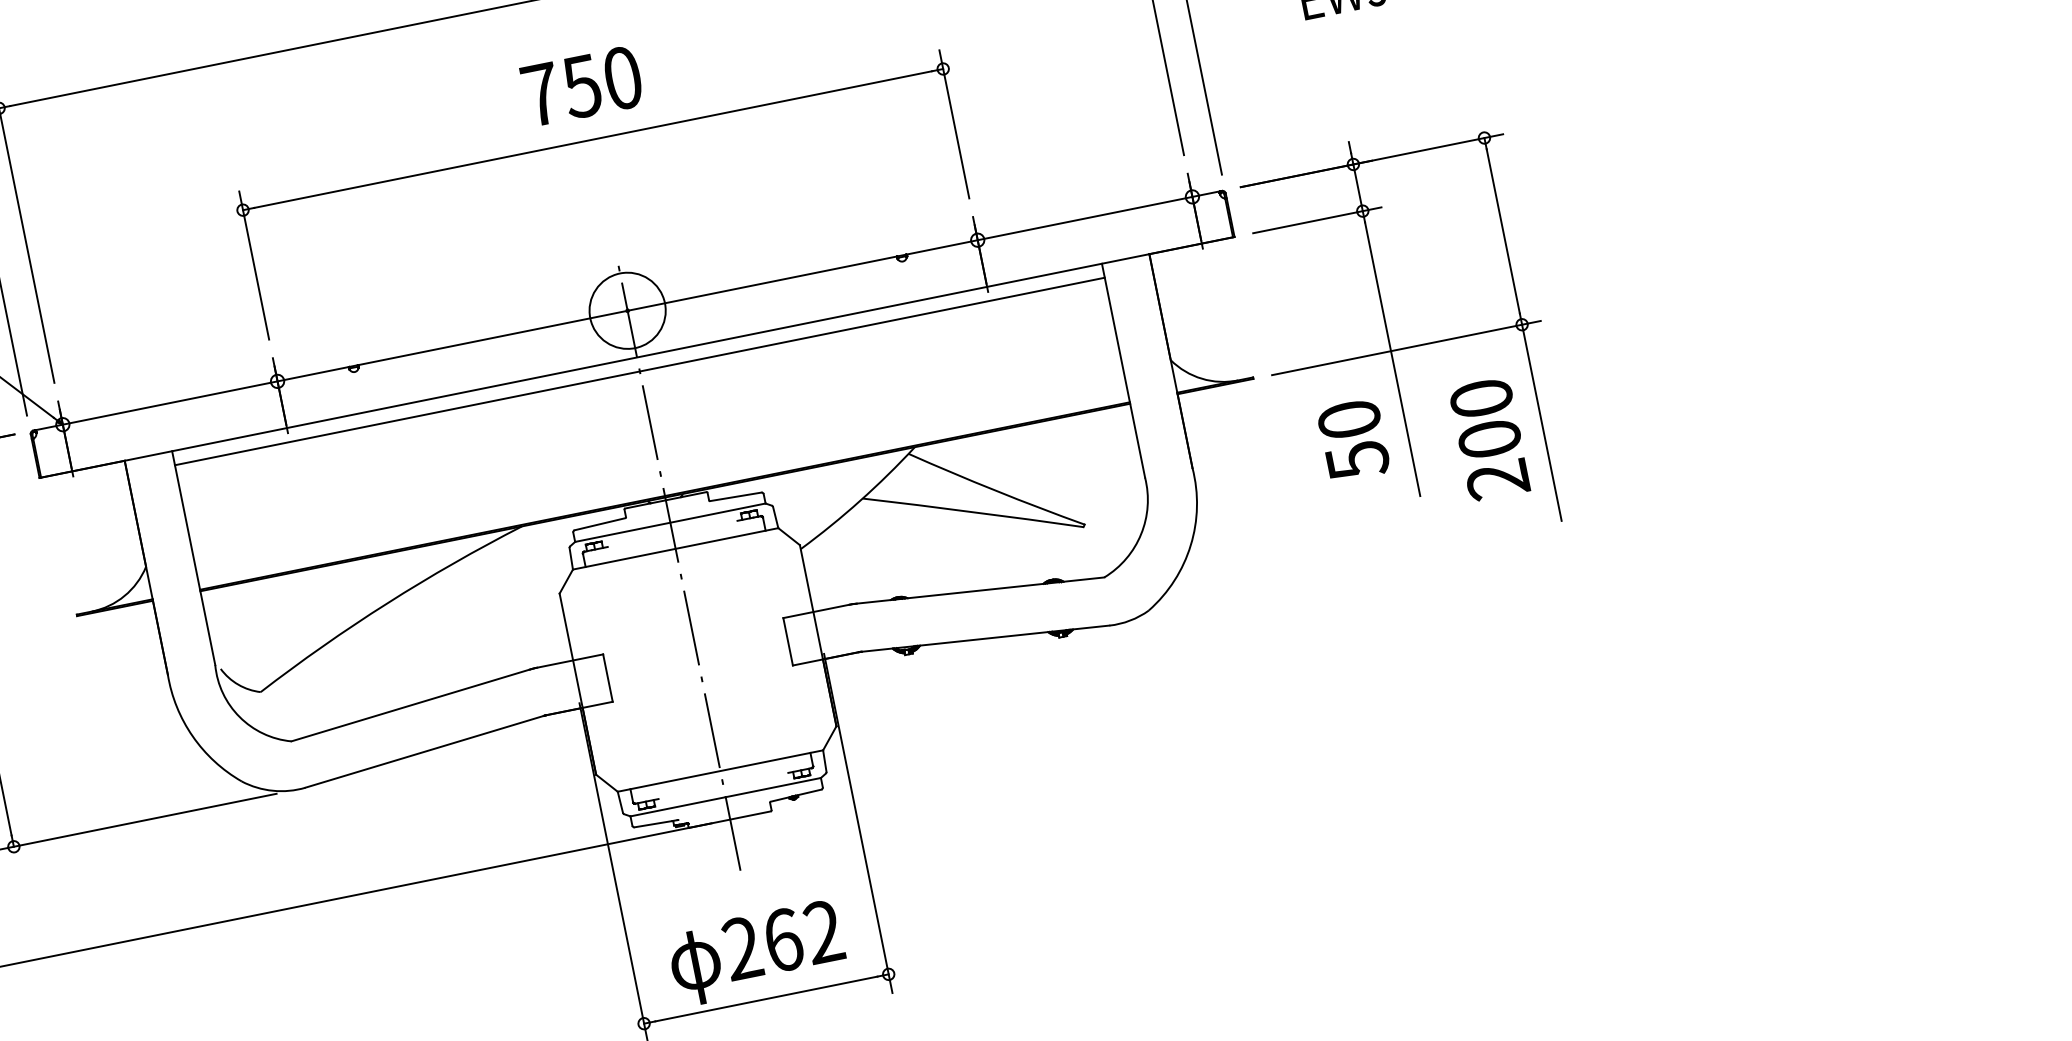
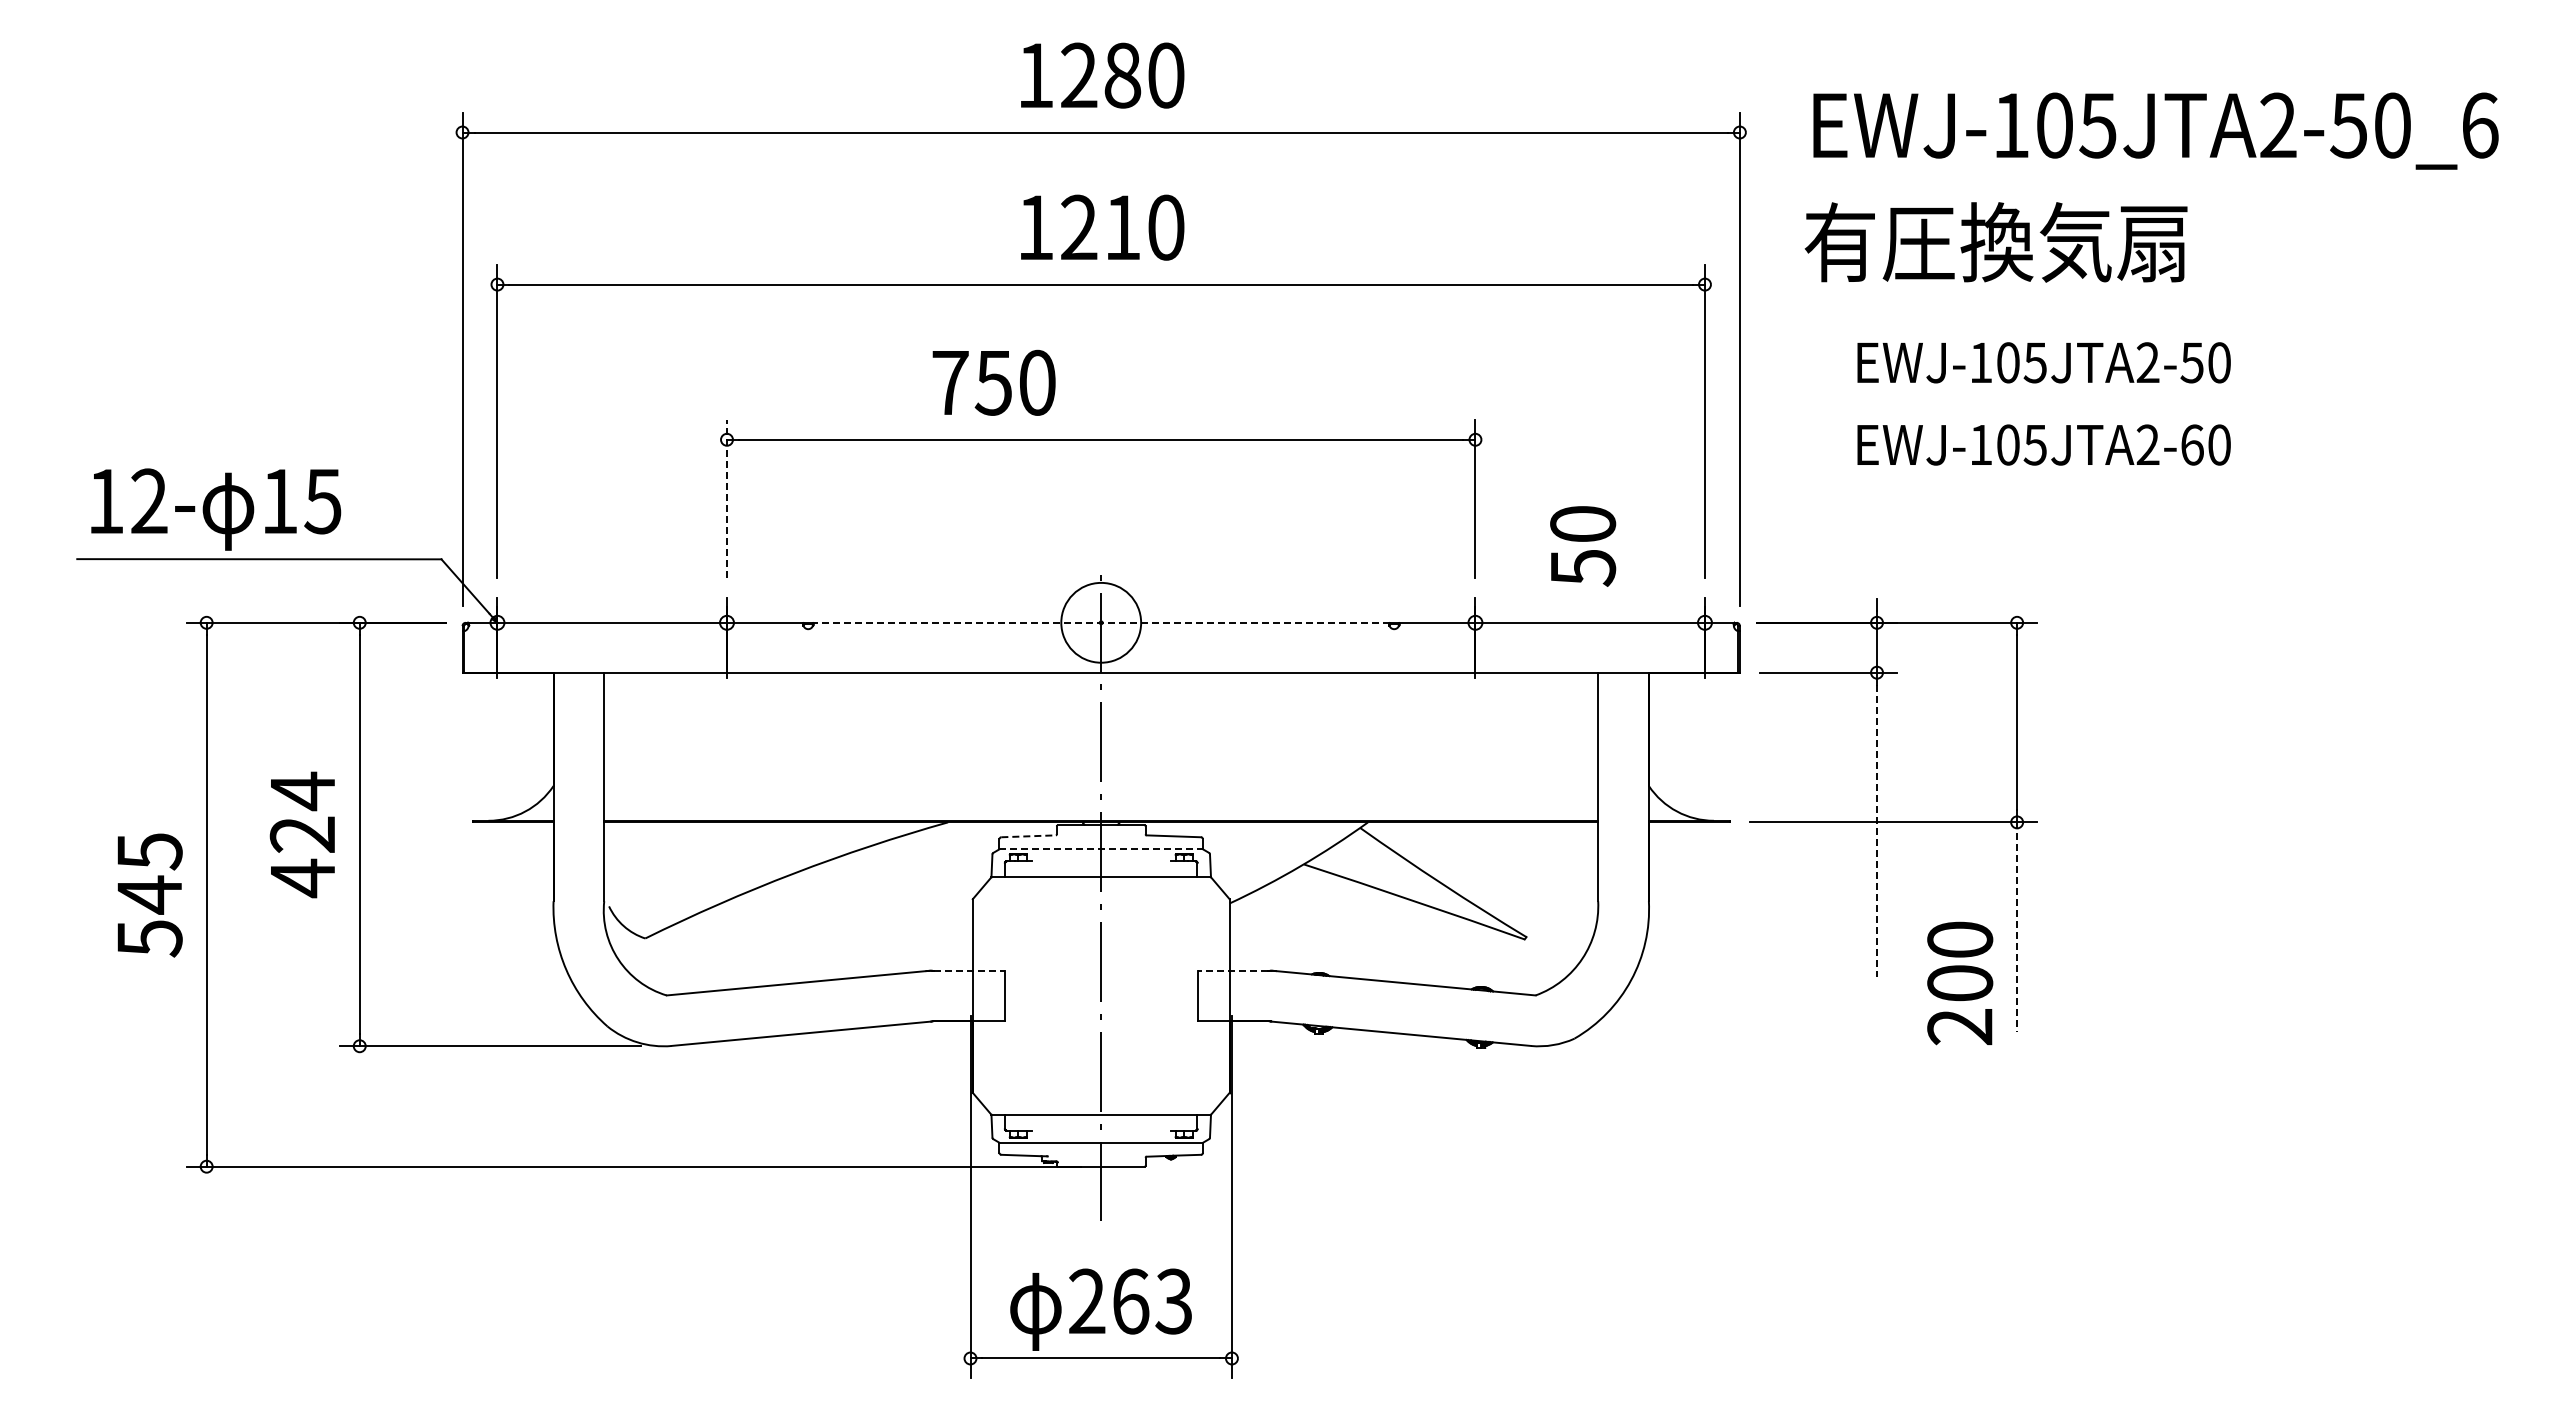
text: (581, 86) -> (993, 382), moved
line: (254, 265) -> (727, 498), solid -> dashed
line: (626, 310) -> (1100, 622), solid -> dashed
line: (1393, 359) -> (1877, 831), solid -> dashed
line: (640, 371) -> (1101, 687), removed
line: (1542, 423) -> (2017, 927), solid -> dashed
text: (1490, 439) -> (1960, 983), moved
text: (1354, 440) -> (1583, 546), moved
line: (670, 522) -> (1101, 849), solid -> dashed
line: (600, 524) -> (1029, 836), solid -> dashed
line: (816, 611) -> (1232, 970), solid -> dashed
line: (570, 660) -> (970, 970), solid -> dashed
text: (823, 932) -> (1173, 1301), 262 -> 263

